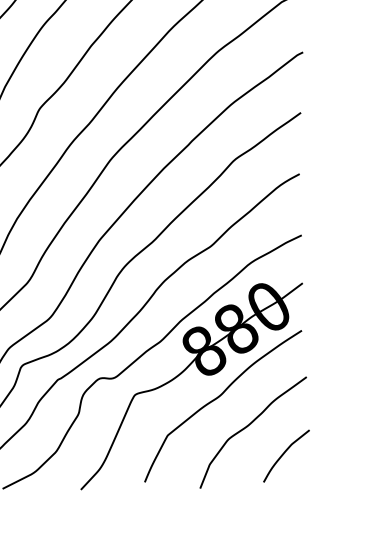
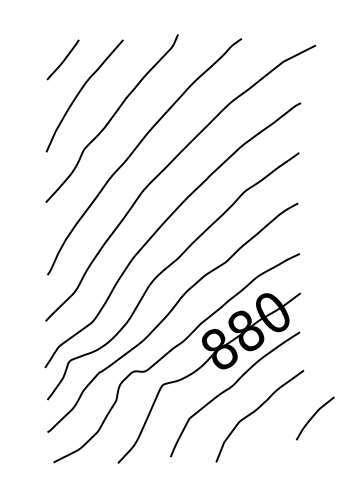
curve: (285, 453) -> (314, 416), moved

